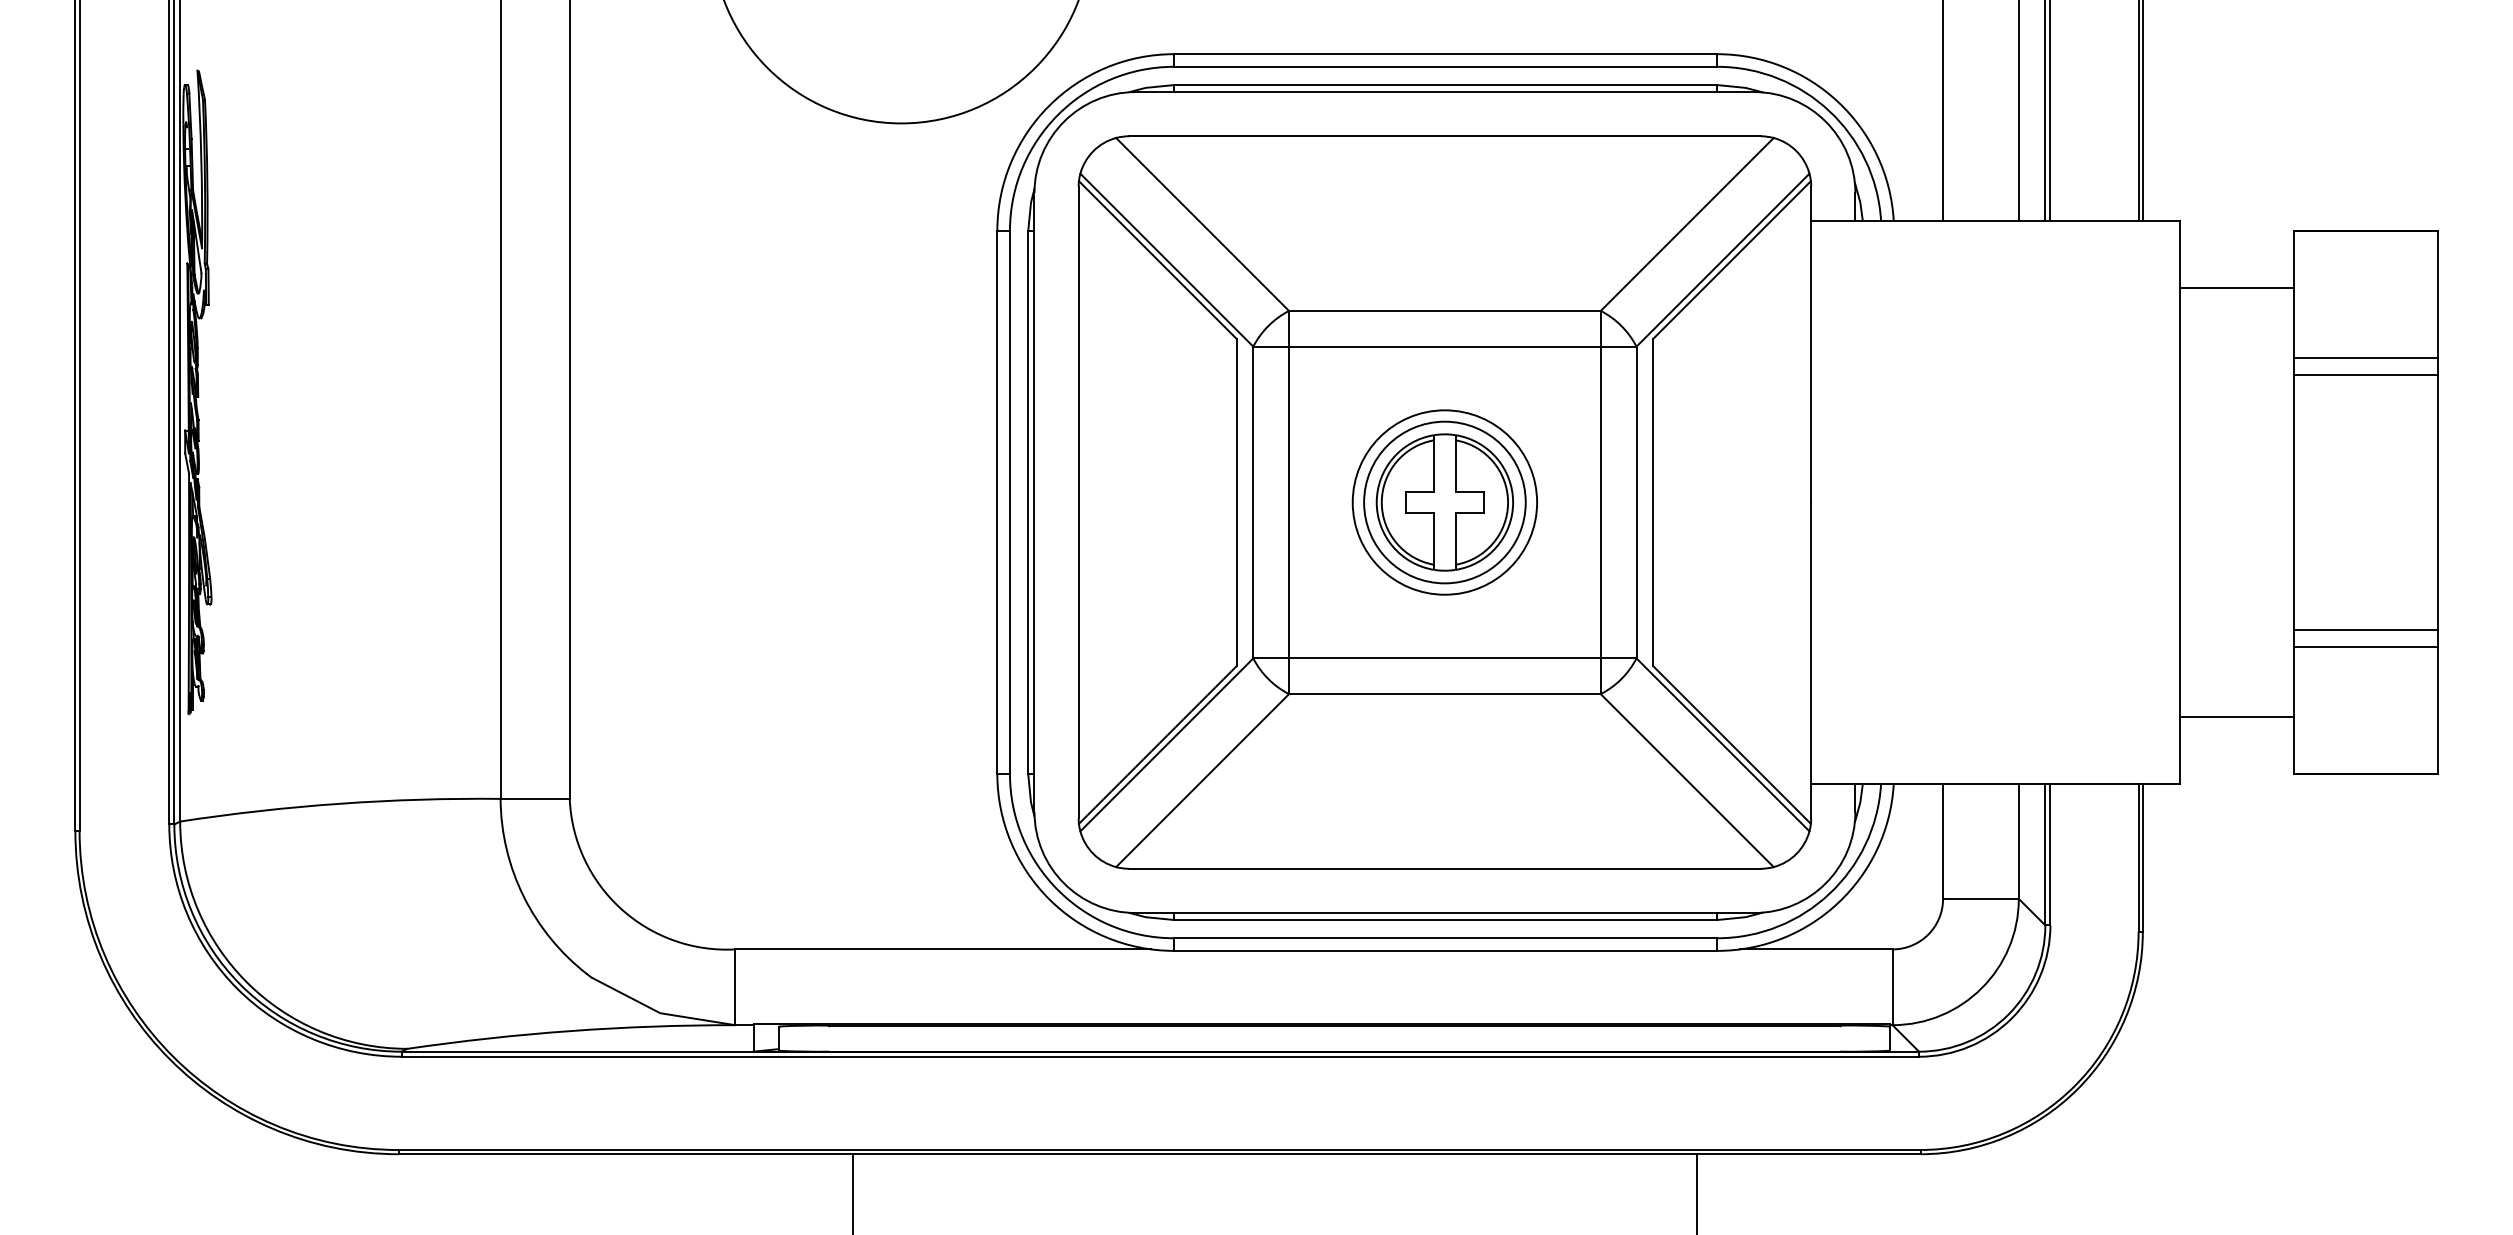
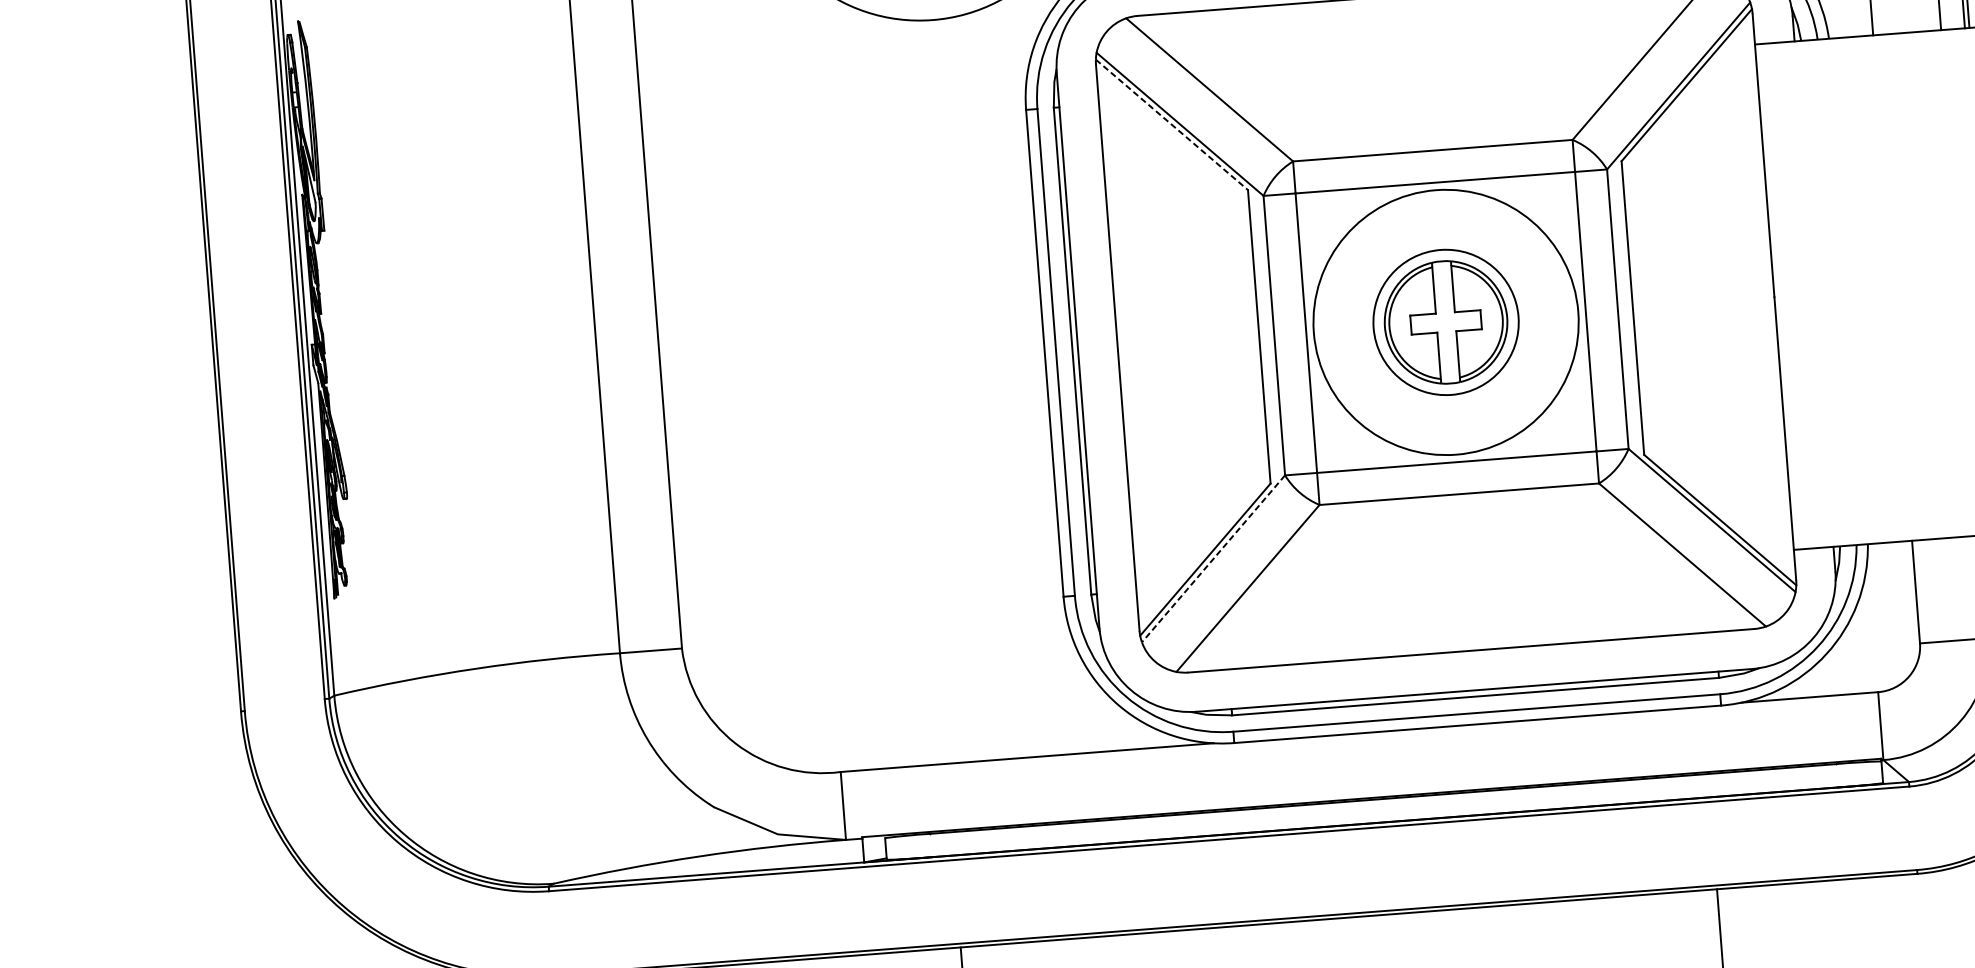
line: (1158, 260) -> (1172, 125), solid -> dashed
circle: (1444, 502) -> (1445, 322), size x1.6
line: (1166, 745) -> (1213, 559), solid -> dashed

